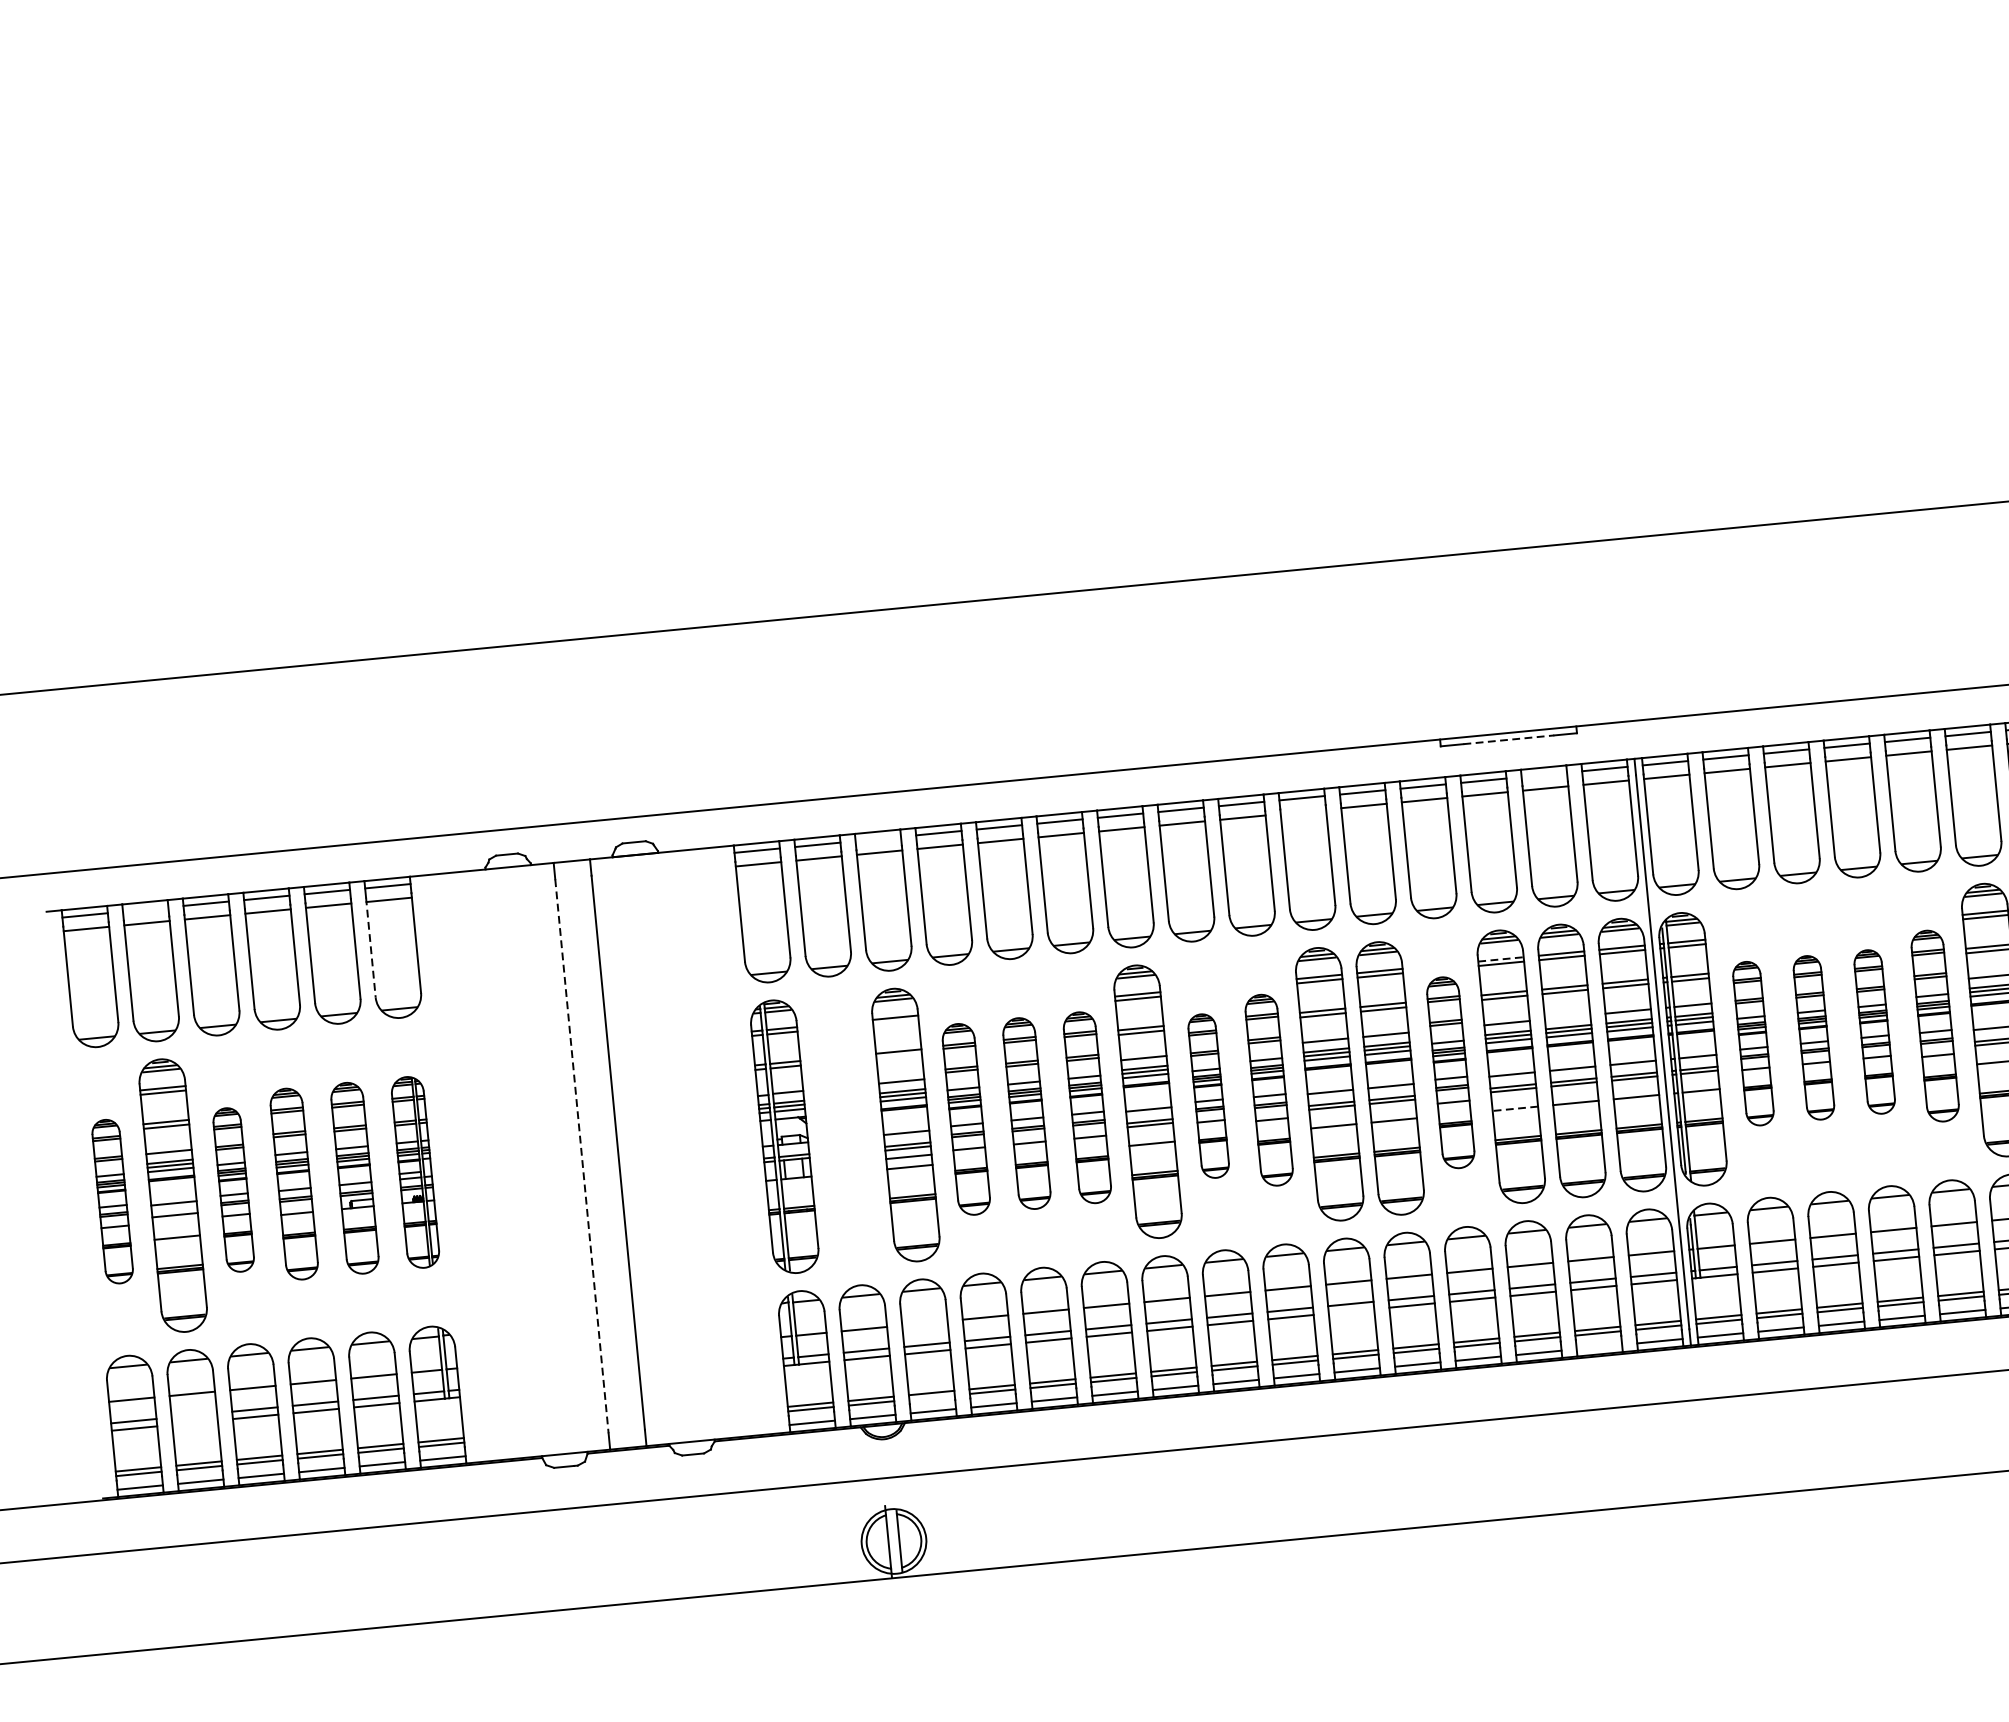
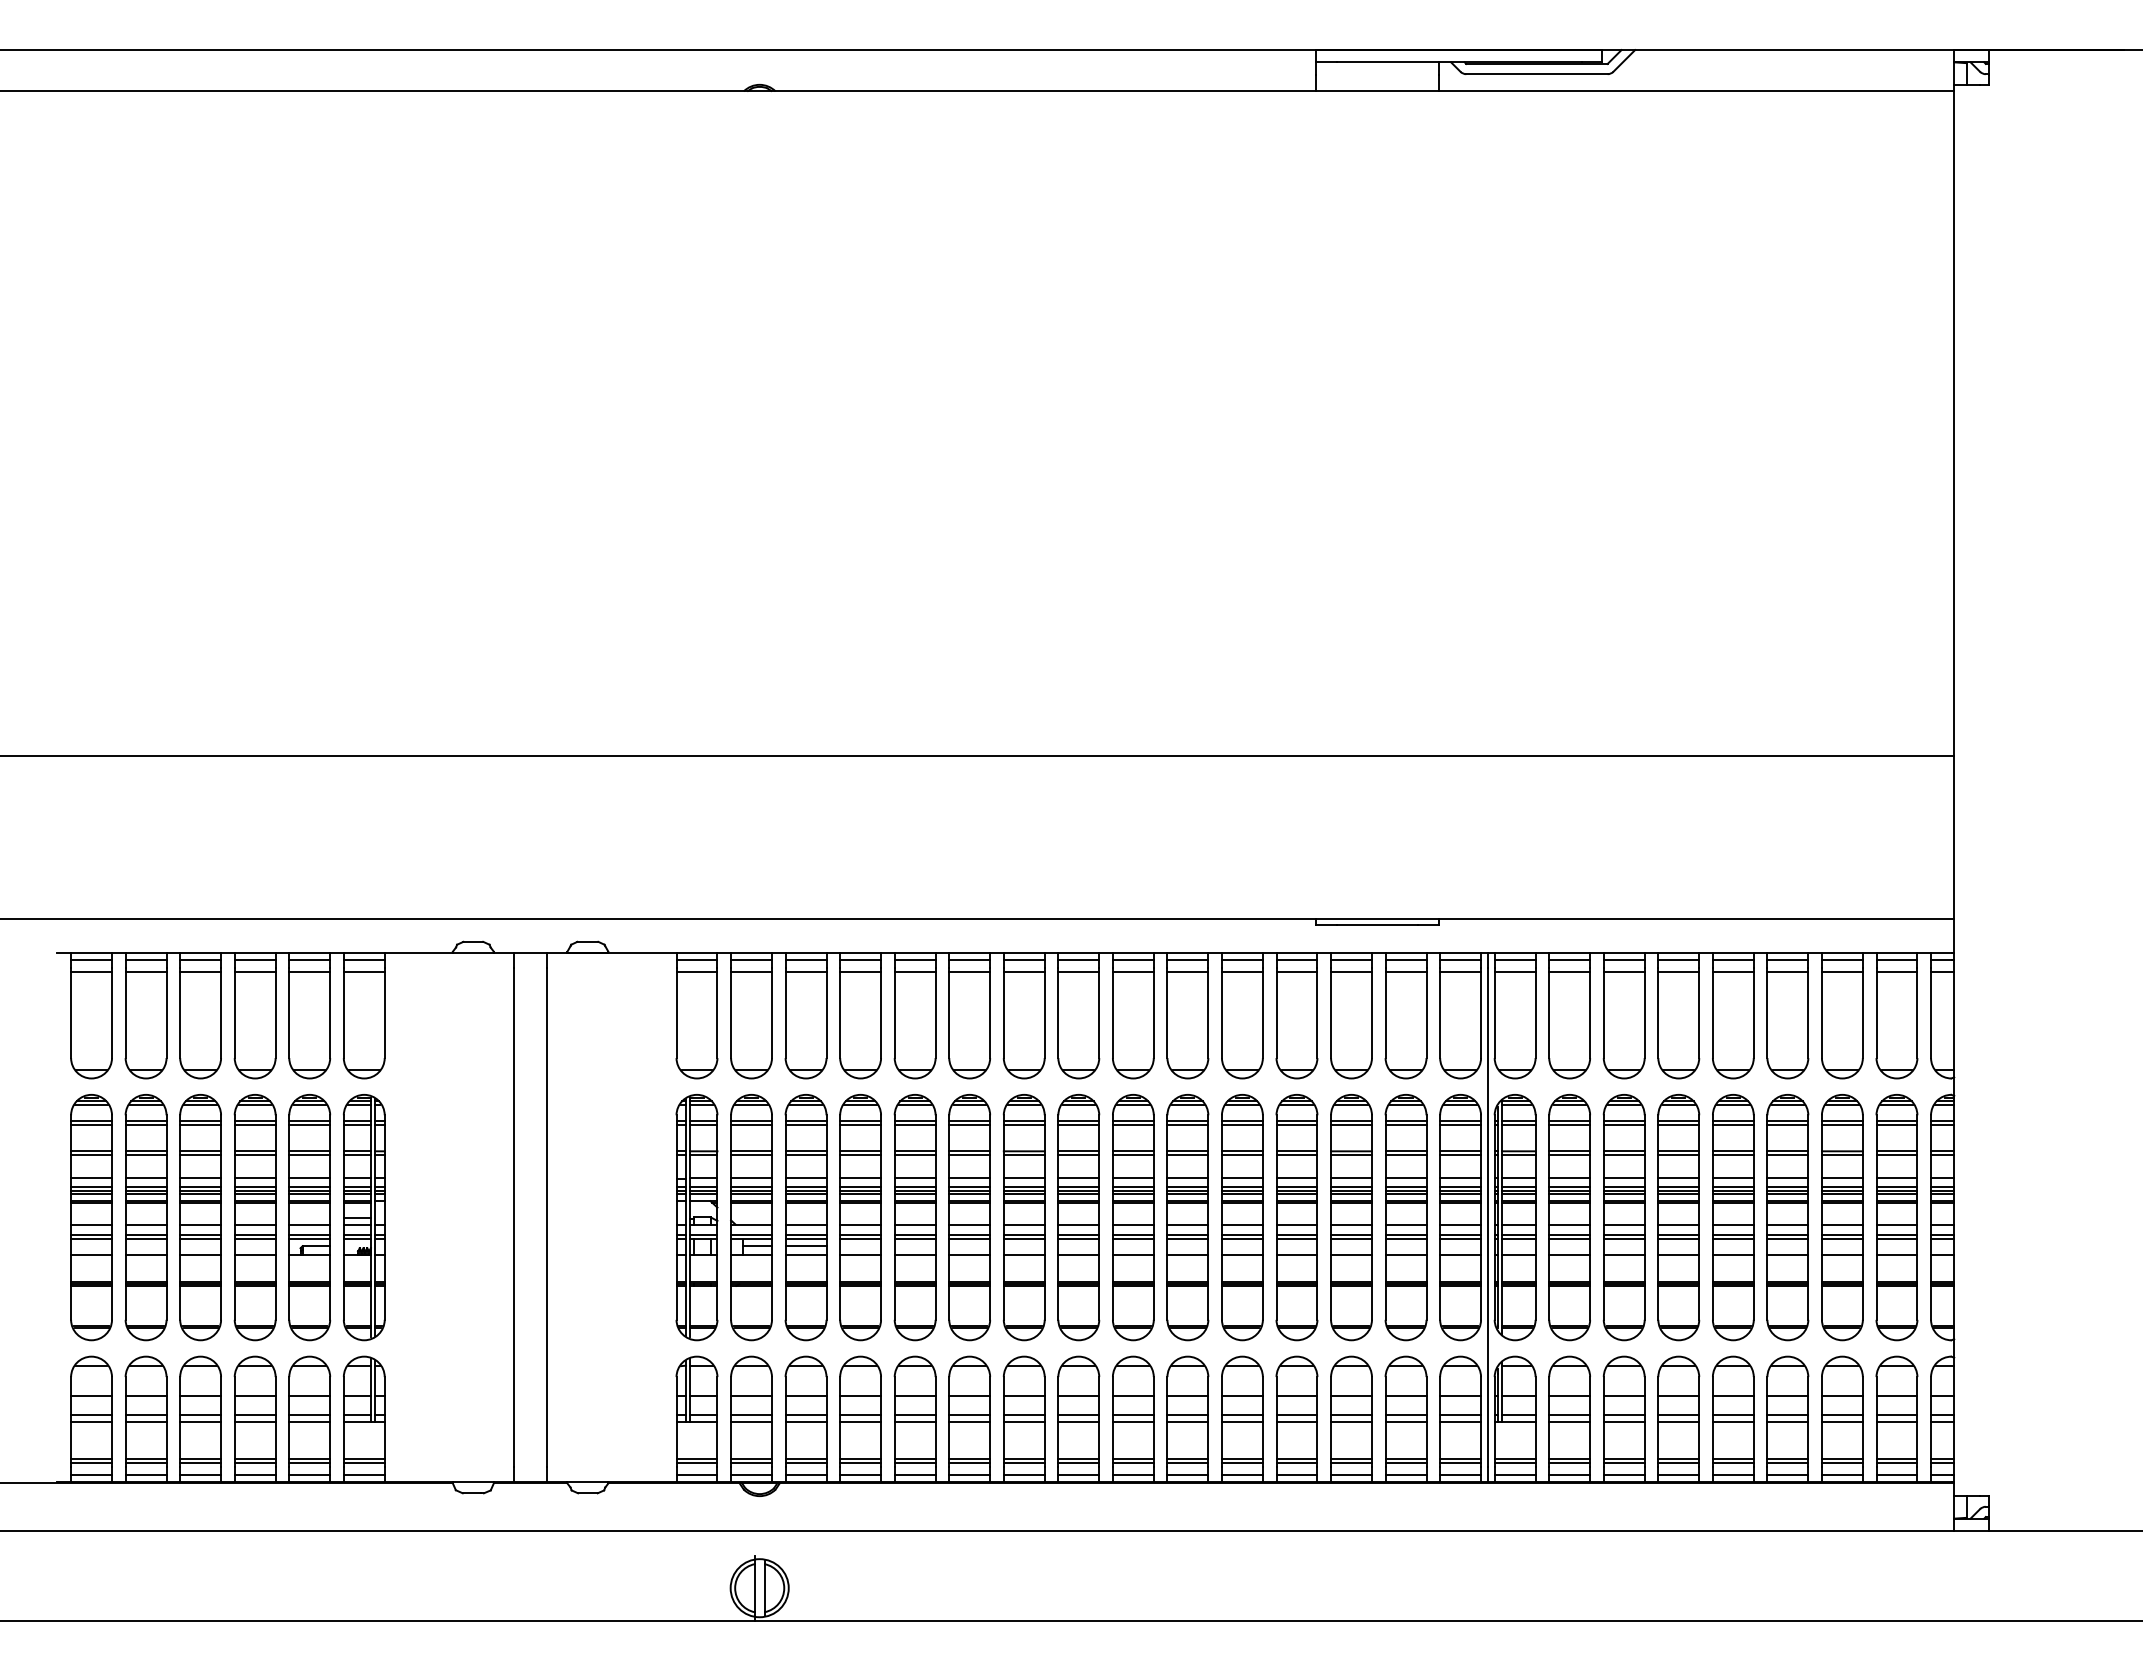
line: (1508, 739) -> (1377, 925), dashed -> solid
line: (1543, 774) -> (1405, 959), added
line: (1303, 812) -> (1187, 972), added
line: (877, 838) -> (805, 959), added
line: (144, 909) -> (145, 959), added
line: (370, 948) -> (343, 1013), dashed -> solid
line: (1502, 958) -> (1352, 1120), dashed -> solid
line: (1567, 1017) -> (1405, 1178), added
line: (895, 1021) -> (805, 1124), added
part: (1935, 1025) -> (1733, 1217), size x1.43
part: (1874, 1031) -> (1678, 1217), size x1.67
part: (1813, 1037) -> (1623, 1217), size x1.67
part: (1753, 1043) -> (1569, 1217), size x1.67
line: (898, 1056) -> (805, 1155), added
part: (1450, 1072) -> (1296, 1217), size x1.43
part: (1269, 1090) -> (1133, 1217), size x1.43
part: (1208, 1095) -> (1078, 1217), size x1.67
part: (1087, 1107) -> (969, 1217), size x1.43
line: (1515, 1108) -> (1351, 1255), dashed -> solid
part: (1026, 1113) -> (914, 1217), size x1.43
part: (966, 1119) -> (860, 1217), size x1.43
part: (845, 1130) -> (751, 1217), added
line: (582, 1156) -> (514, 1217), dashed -> solid
part: (415, 1172) -> (364, 1217), size x1.43
part: (354, 1178) -> (309, 1217), size x1.43
part: (293, 1183) -> (254, 1217), size x1.43
part: (233, 1189) -> (200, 1217), size x1.67
part: (112, 1201) -> (91, 1217), size x1.67
line: (174, 1218) -> (145, 1238), added
line: (1351, 1311) -> (1187, 1422), added
line: (924, 1323) -> (805, 1396), added
line: (1598, 1347) -> (1405, 1475), added
line: (931, 1398) -> (805, 1463), added
line: (193, 1415) -> (145, 1415), added
line: (194, 1423) -> (145, 1422), added

